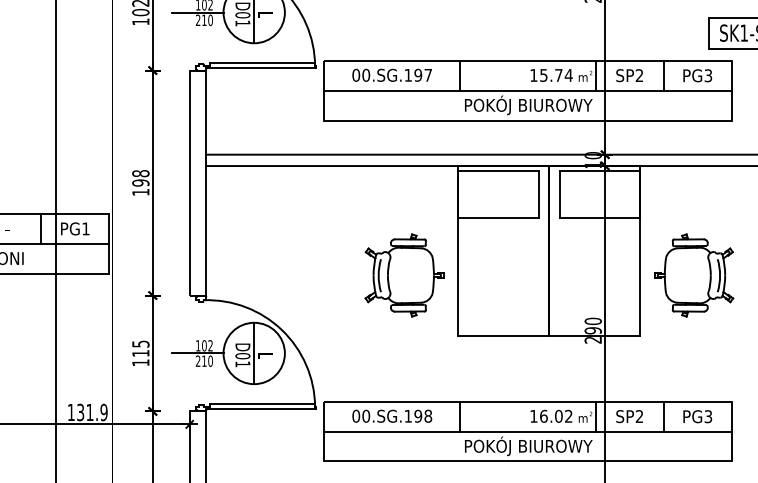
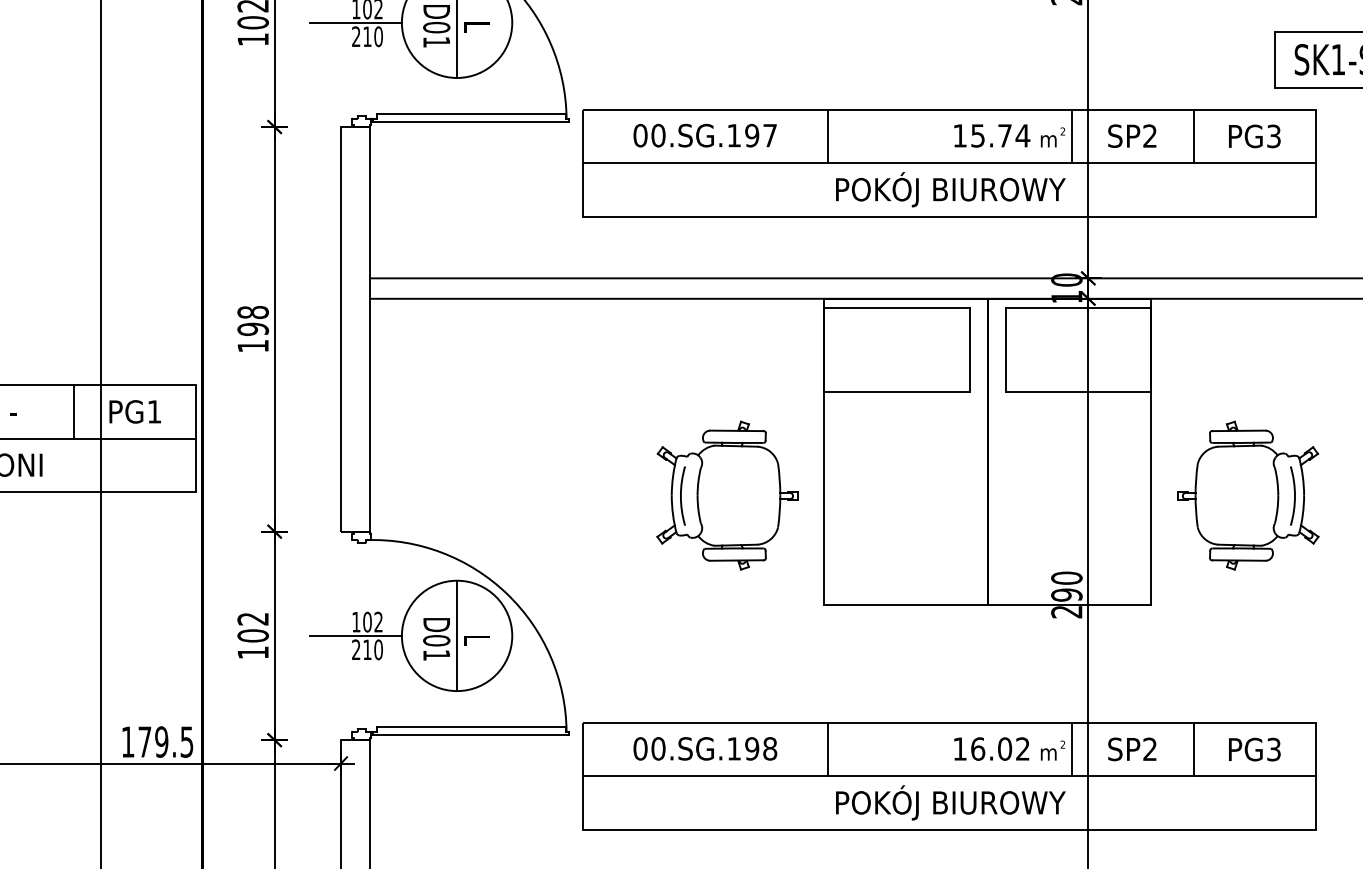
text: (140, 348) -> (252, 626), 115 -> 102
text: (92, 412) -> (166, 742), 131.9 -> 179.5

